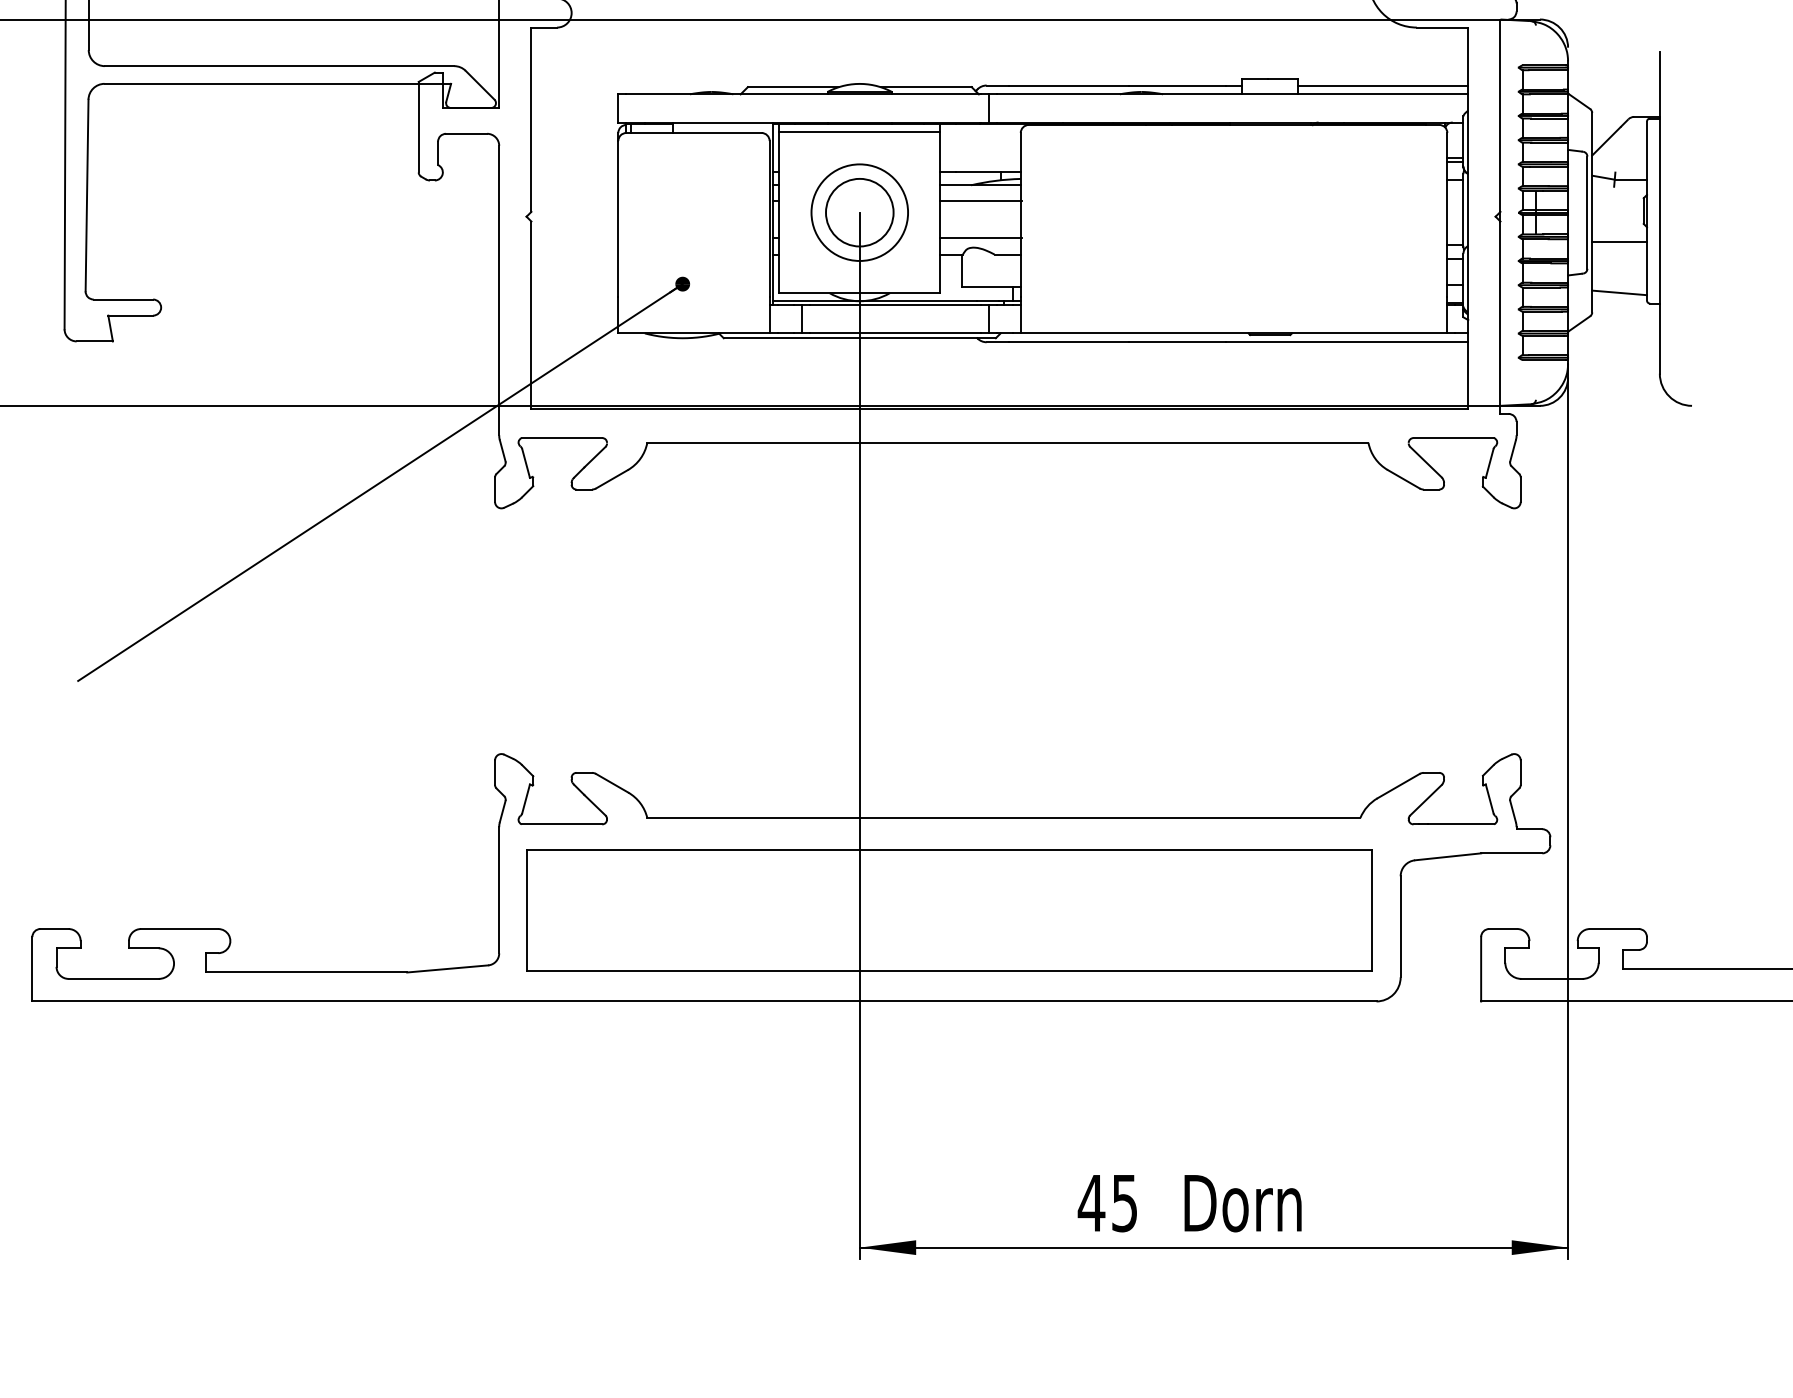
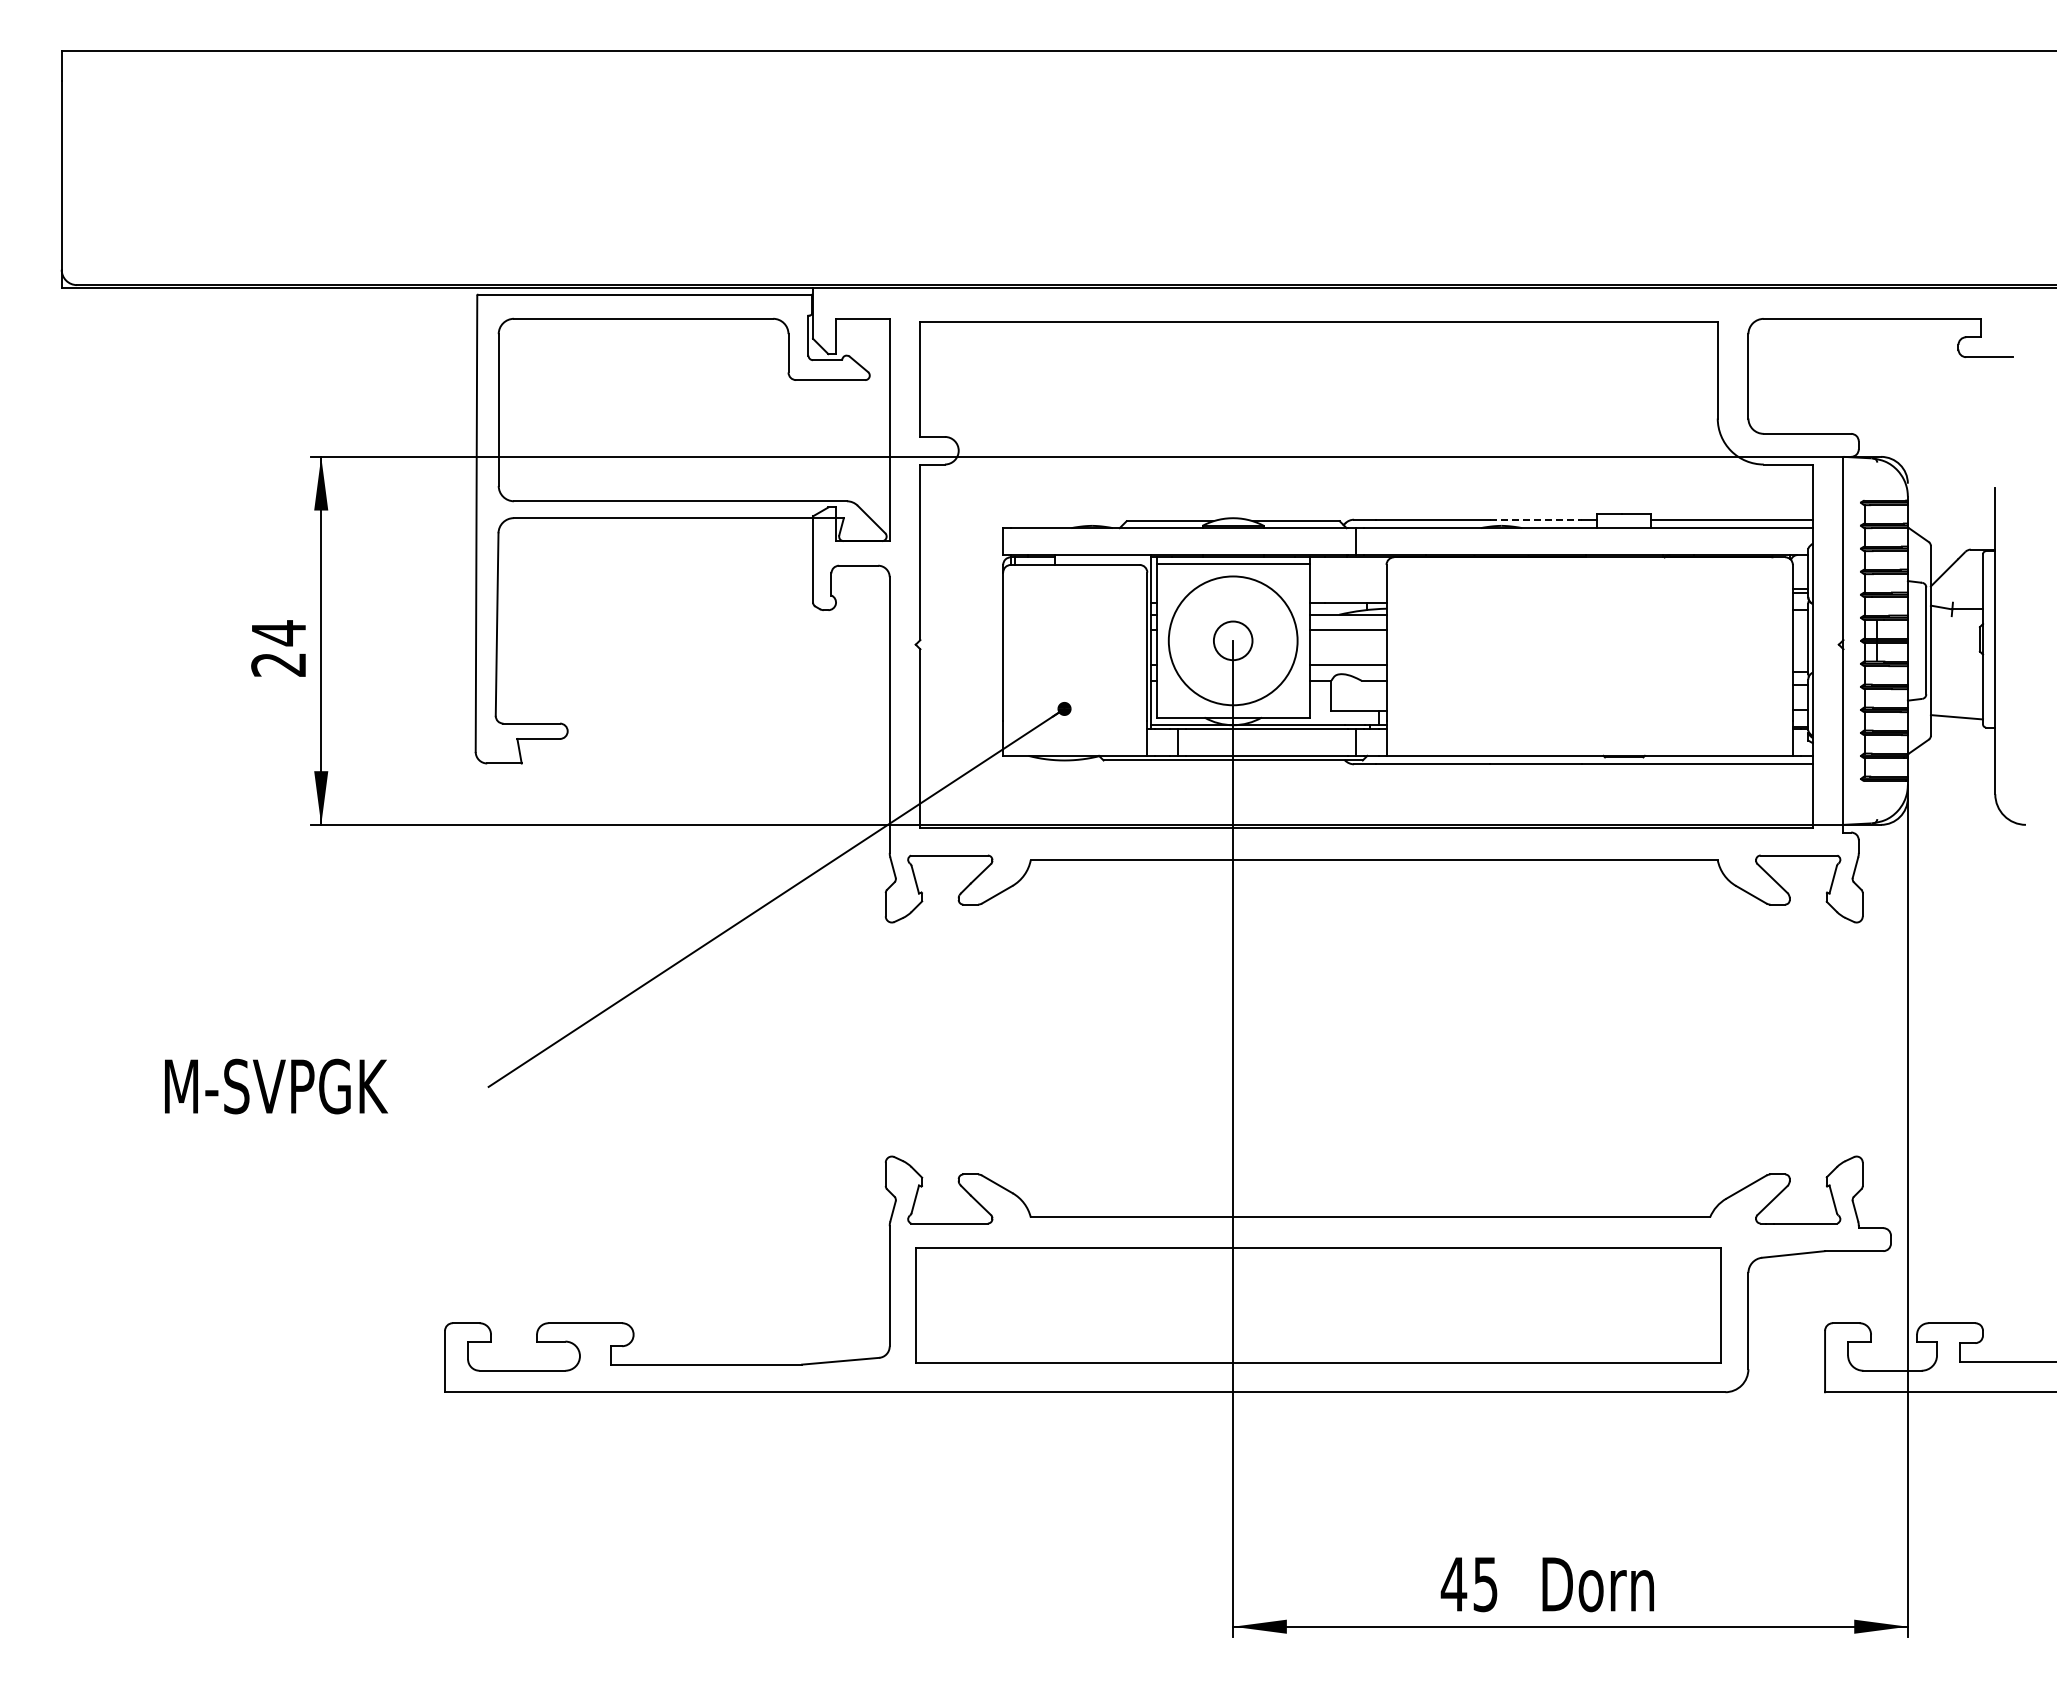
line: (1178, 85) -> (1536, 519), solid -> dashed
circle: (860, 212) -> (1233, 640), size x0.6
circle: (860, 212) -> (1233, 640), size x1.4
line: (1619, 242) -> (1956, 669), removed

